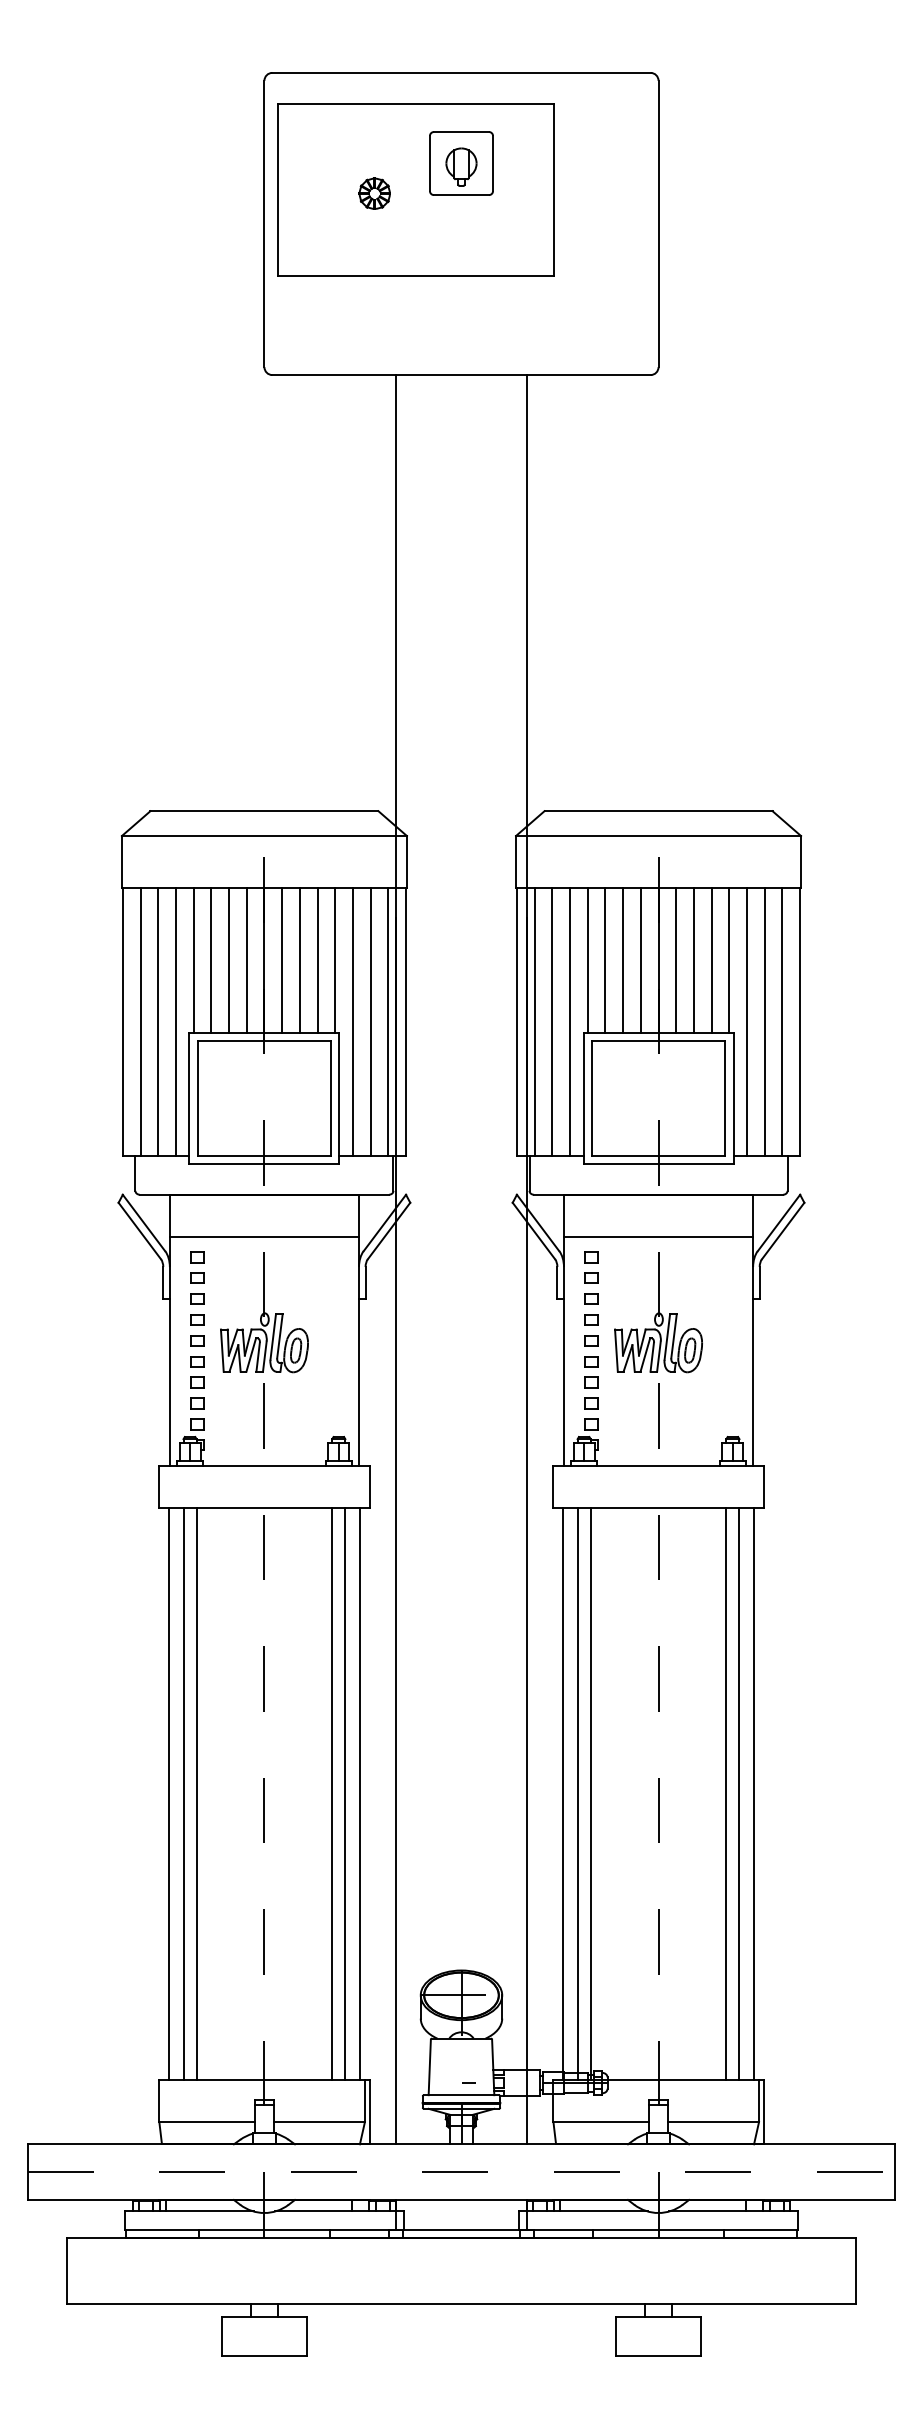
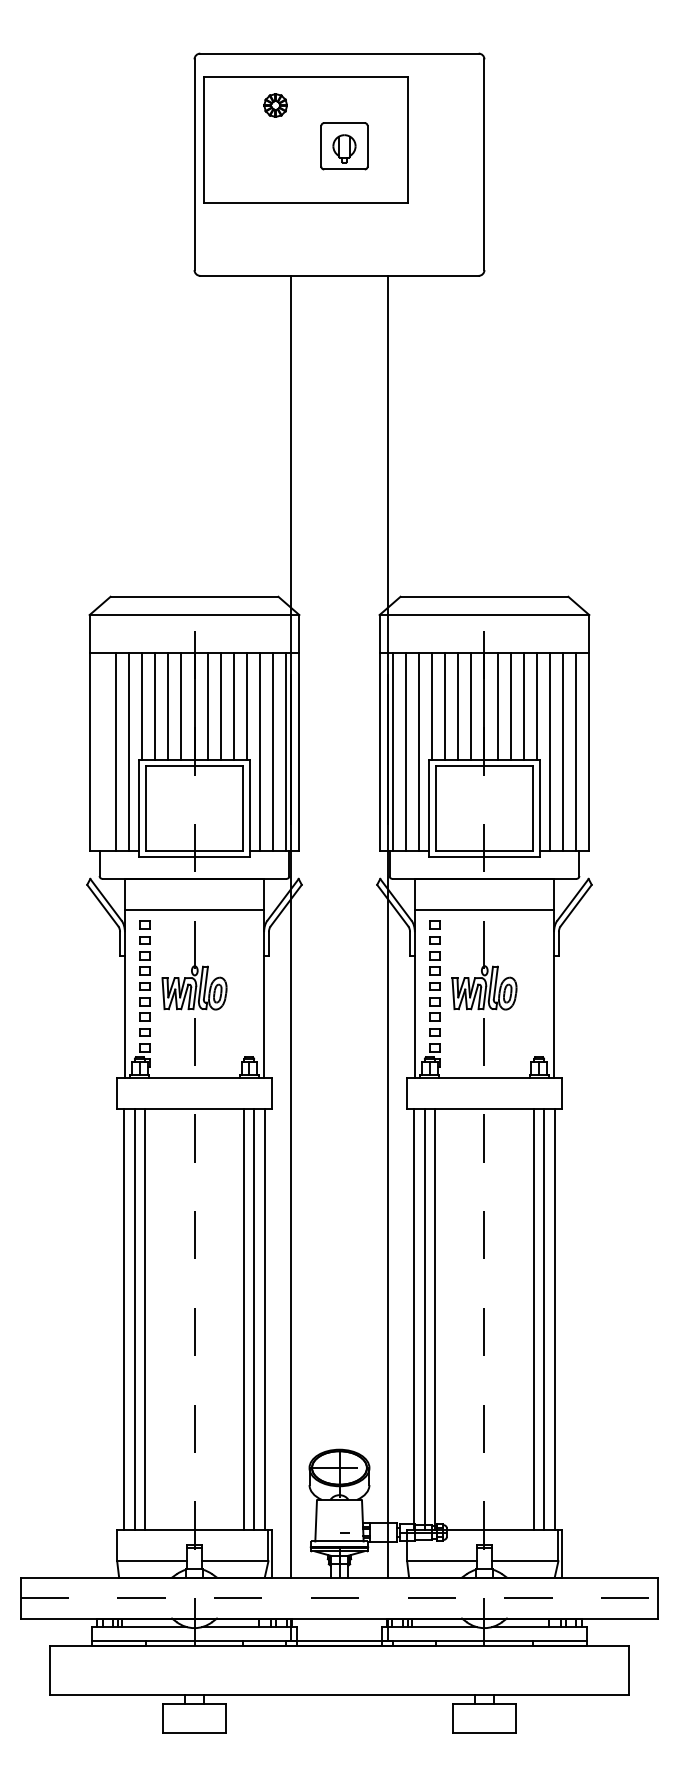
part: (461, 163) -> (344, 146), moved
part: (374, 193) -> (275, 105), moved
line: (140, 1021) -> (103, 751), removed

